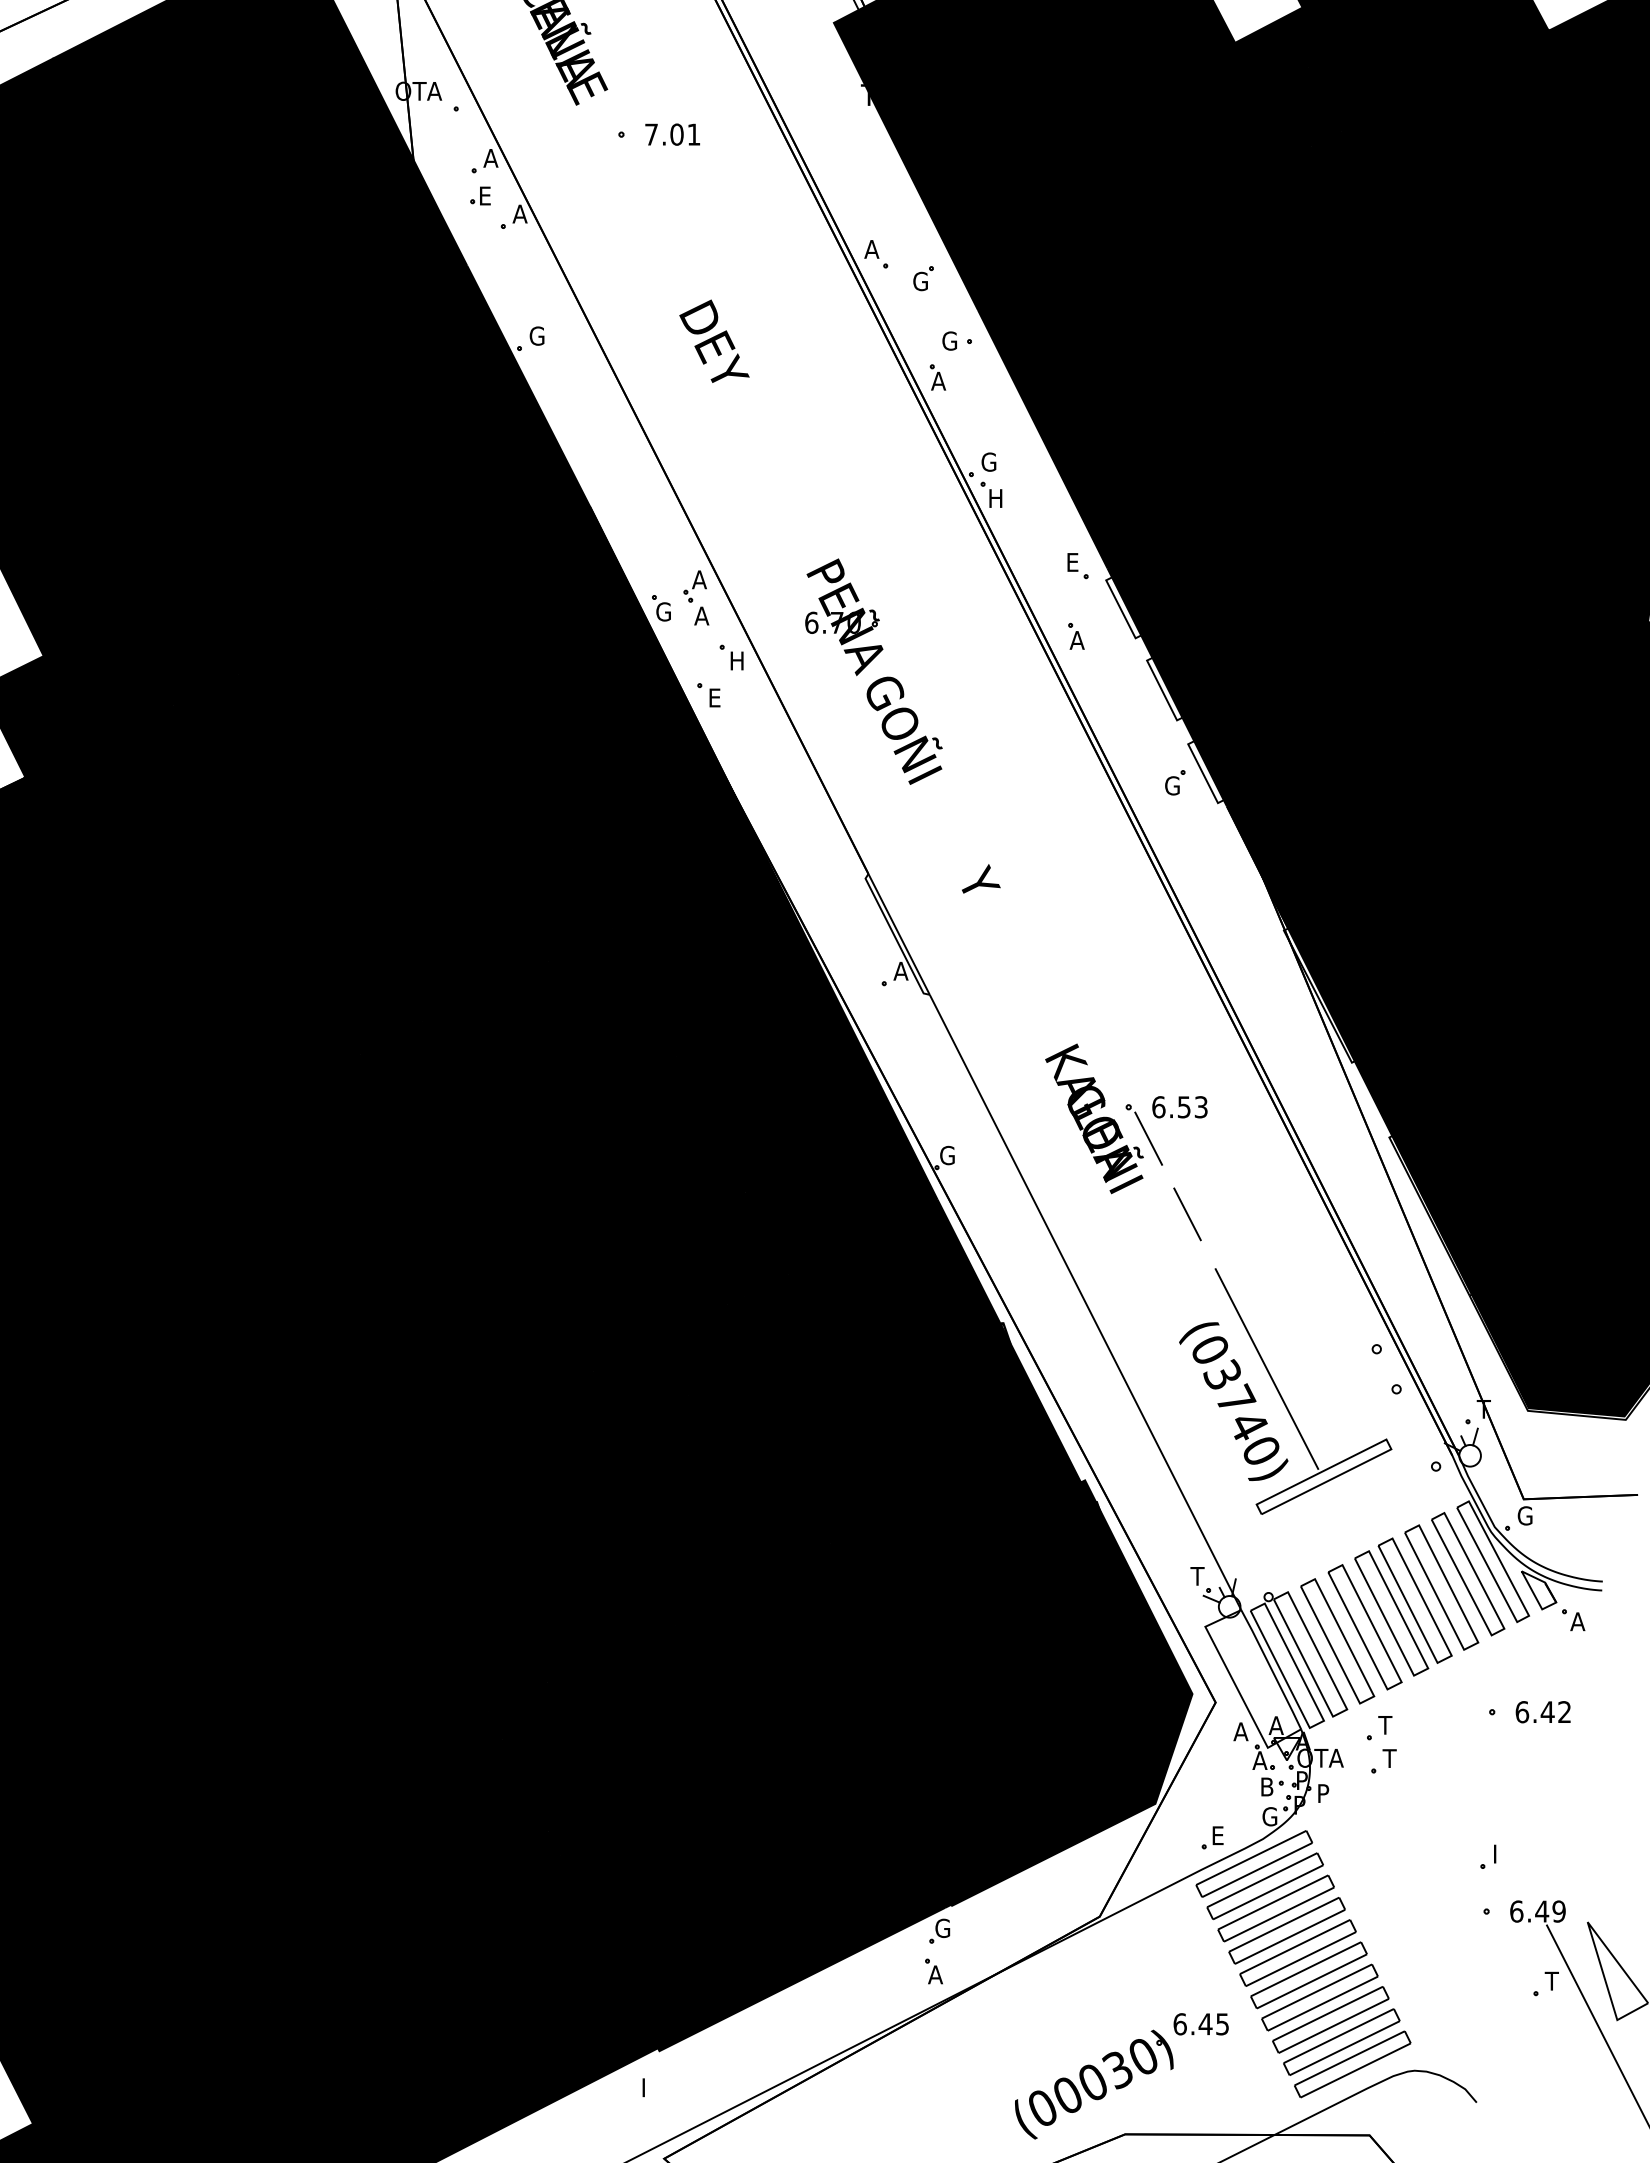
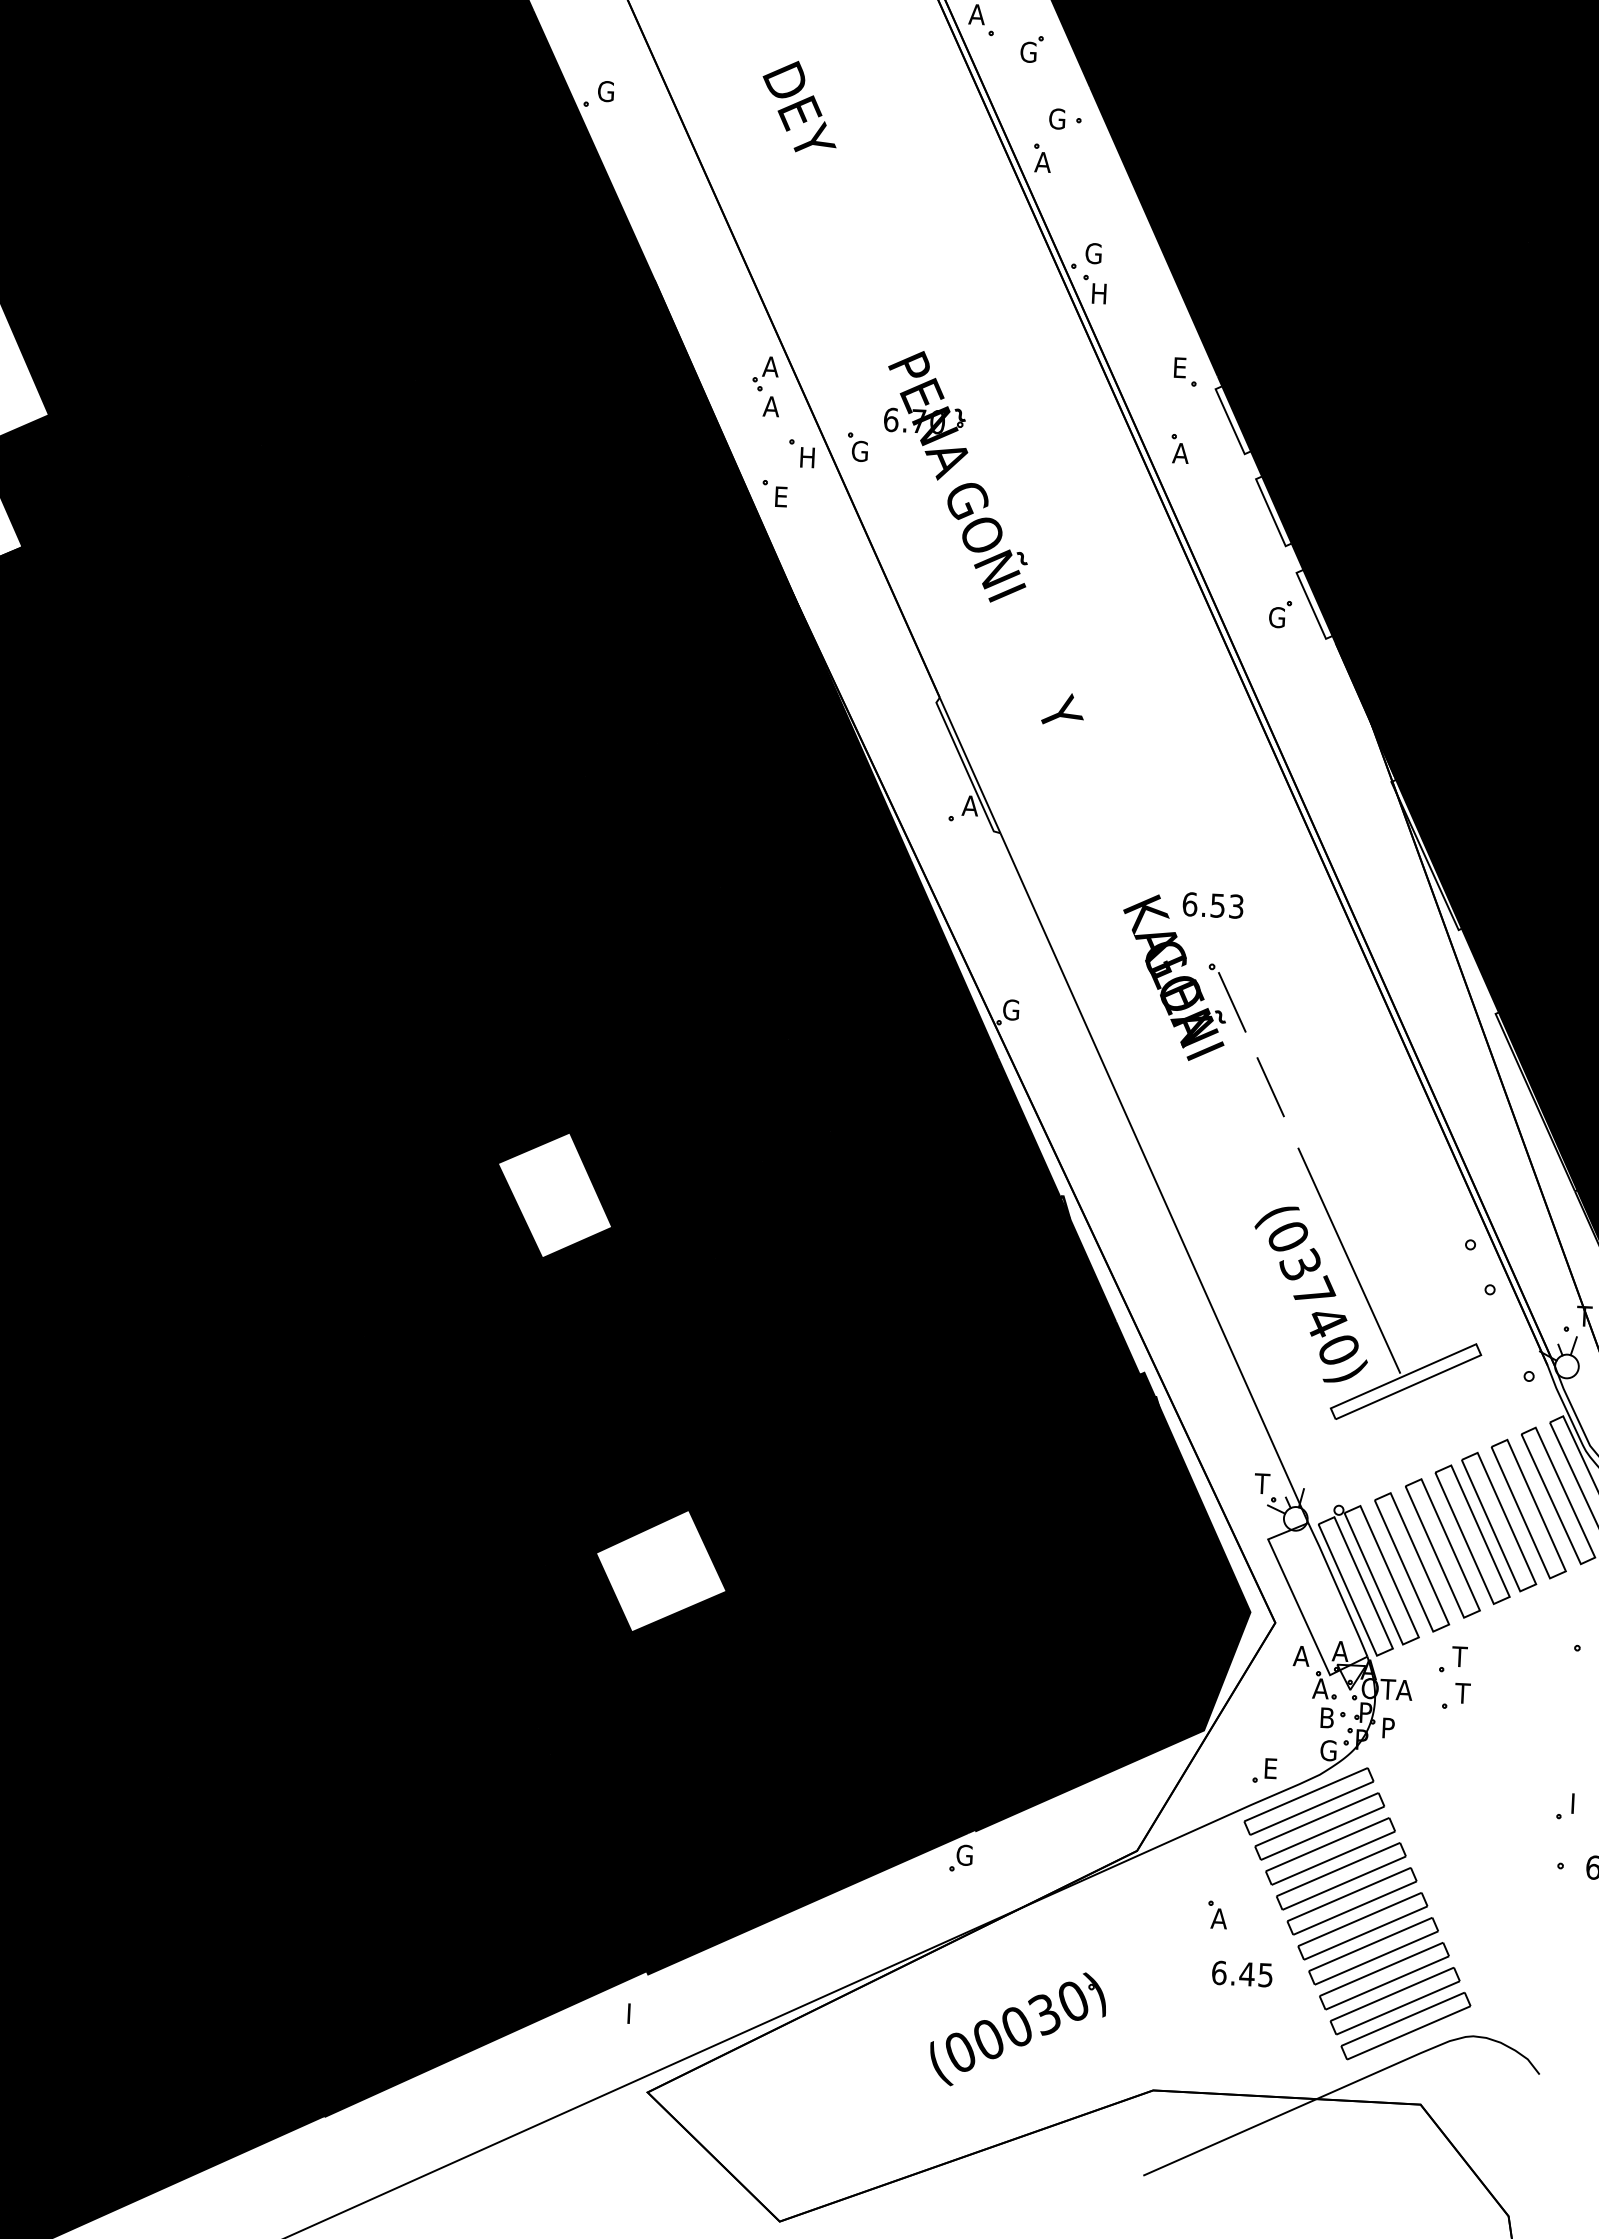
part: (661, 608) -> (857, 447), moved
text: (1179, 1107) -> (1212, 905), moved
fill: (539, 1344) -> (554, 1194), removed
fill: (653, 1682) -> (661, 1570), removed
part: (933, 1971) -> (1217, 1914), moved
part: (1094, 2084) -> (1018, 2029), moved

